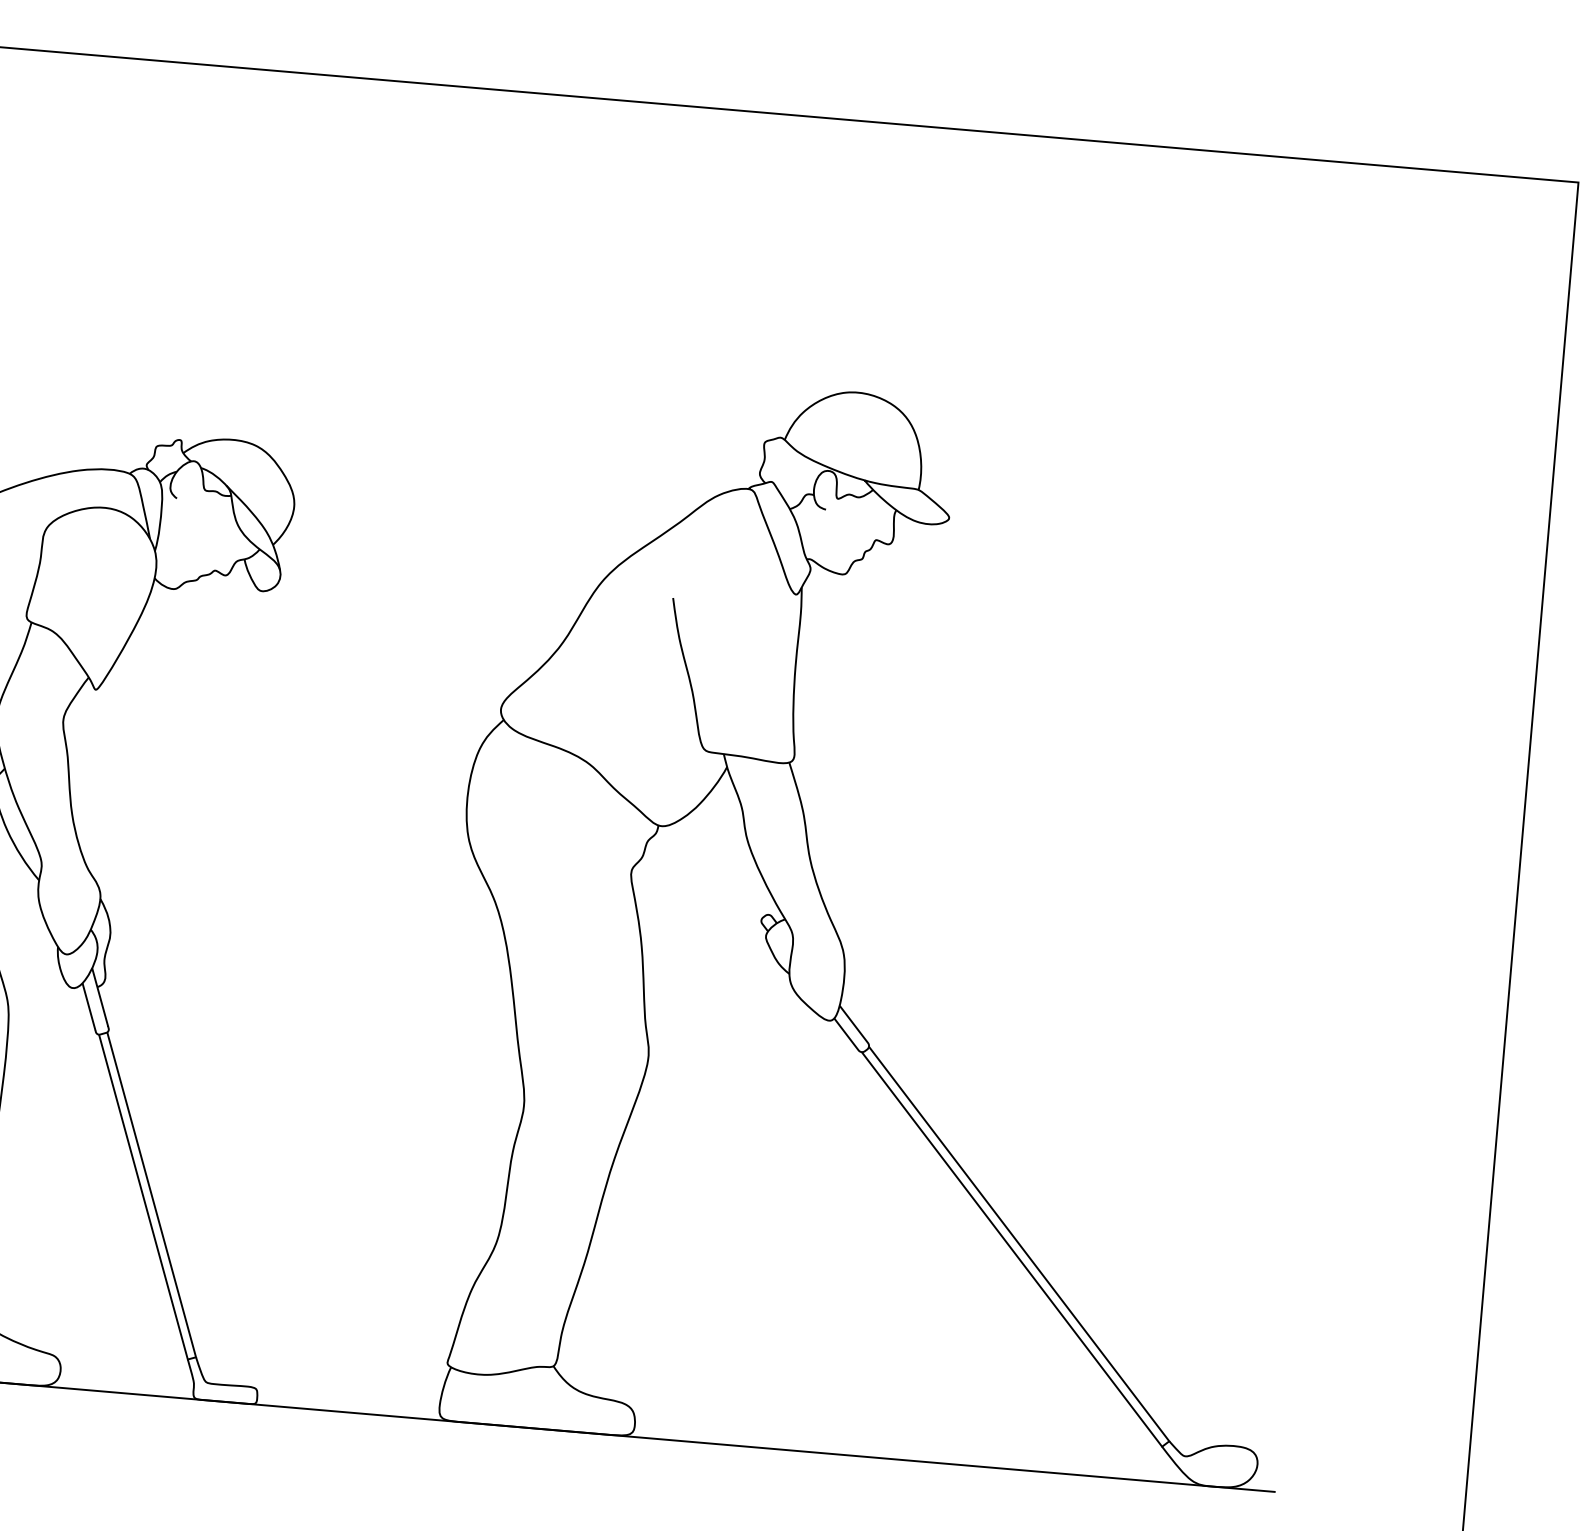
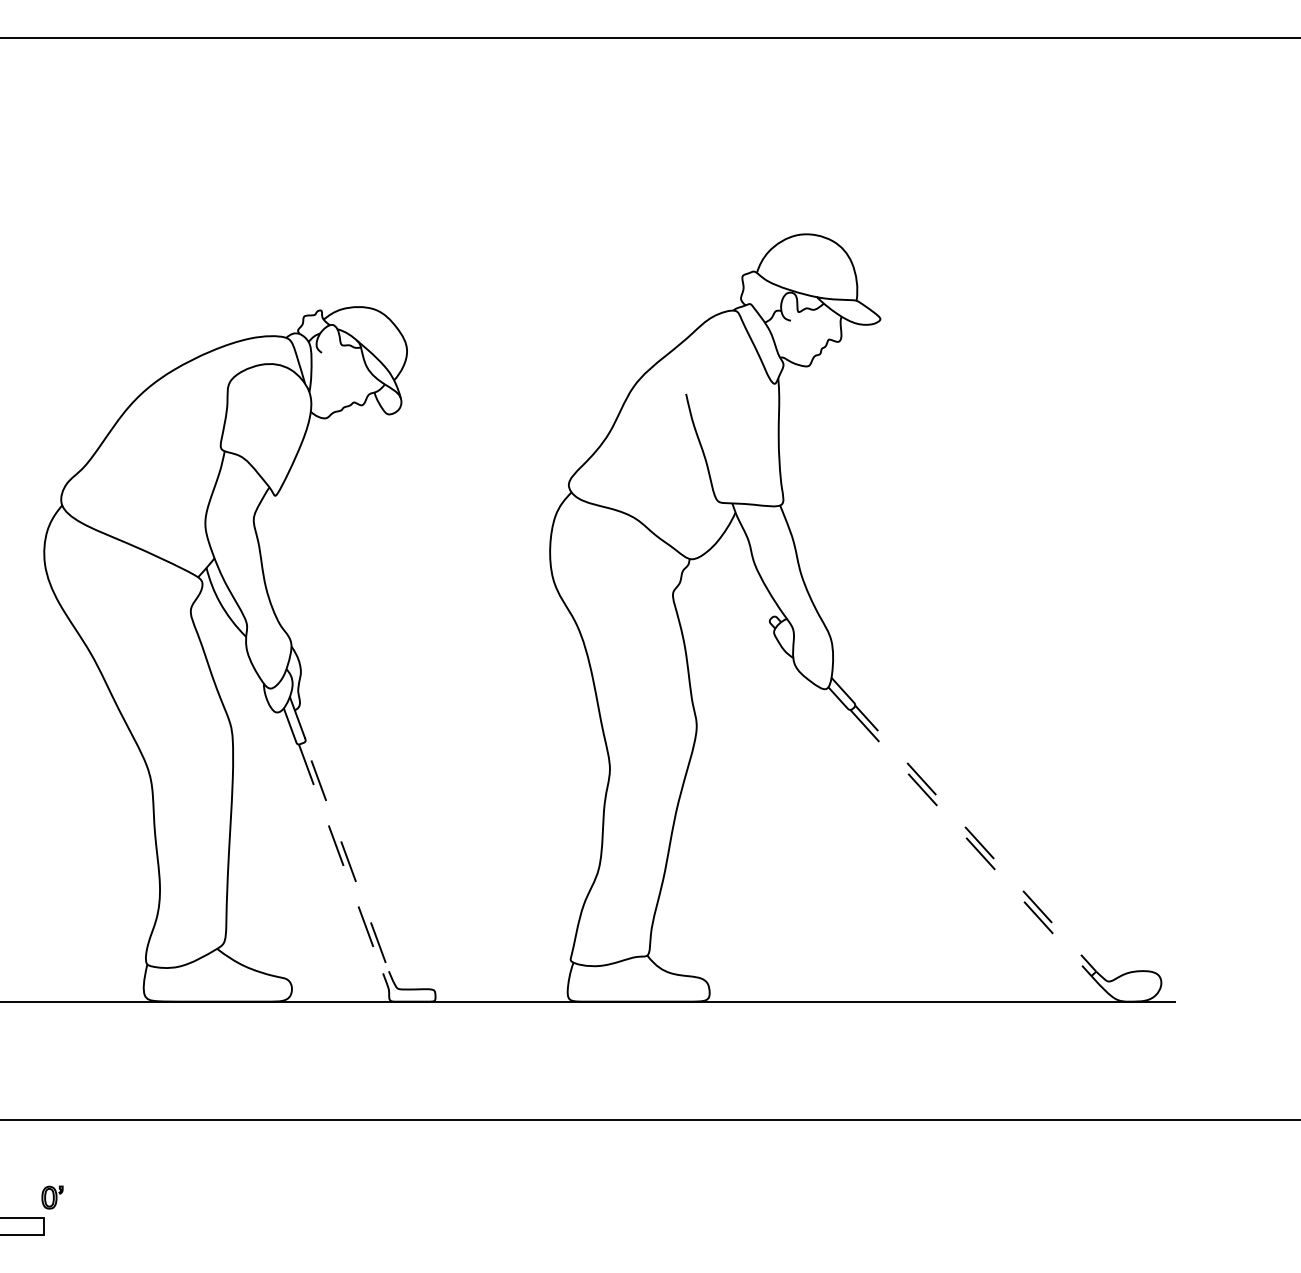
line: (192, 1358) -> (386, 972), solid -> dashed
line: (1166, 1443) -> (1094, 973), solid -> dashed

